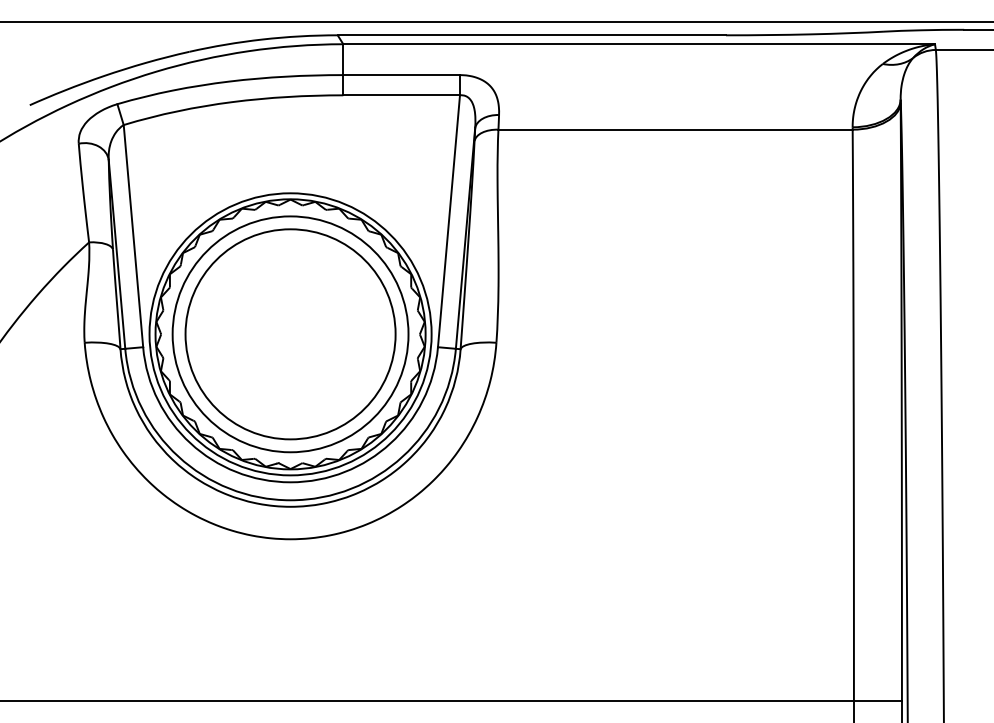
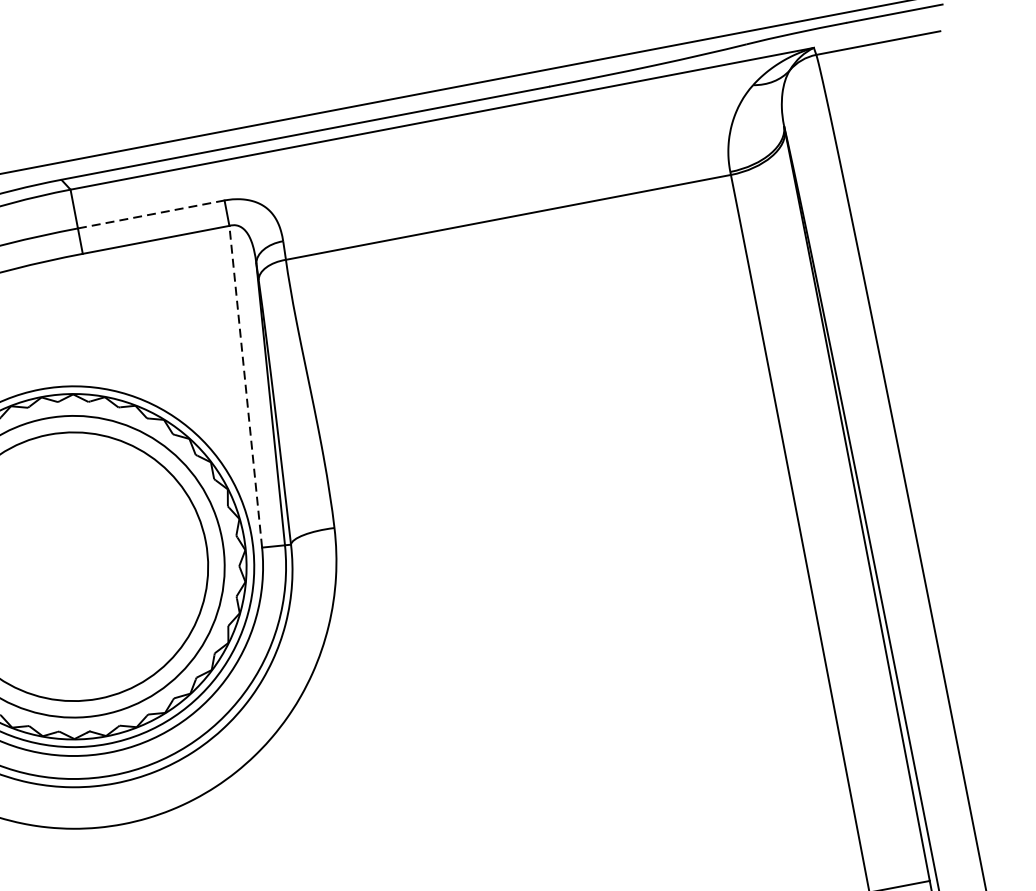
line: (402, 75) -> (152, 214), solid -> dashed
line: (449, 220) -> (246, 385), solid -> dashed

